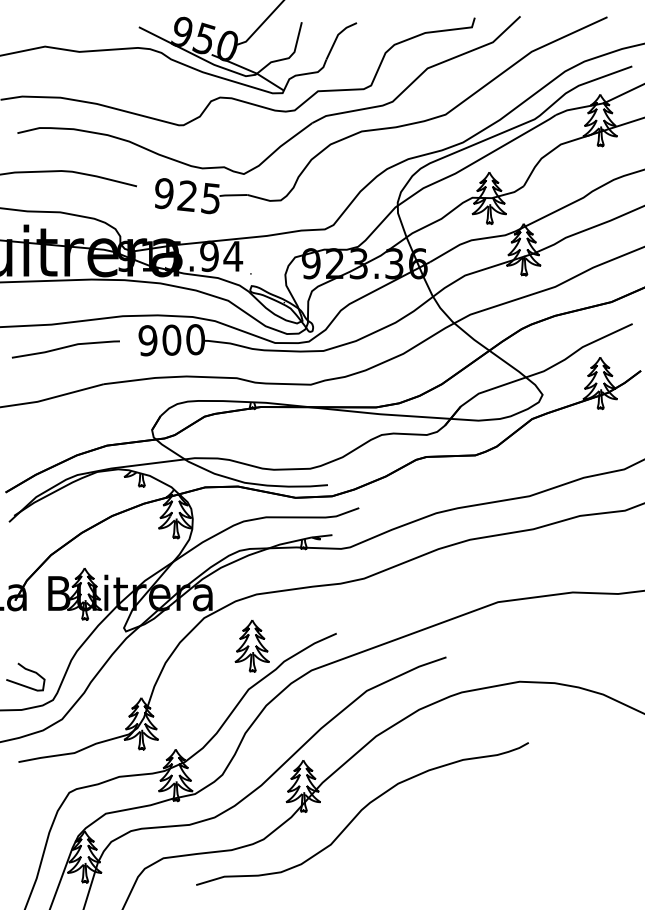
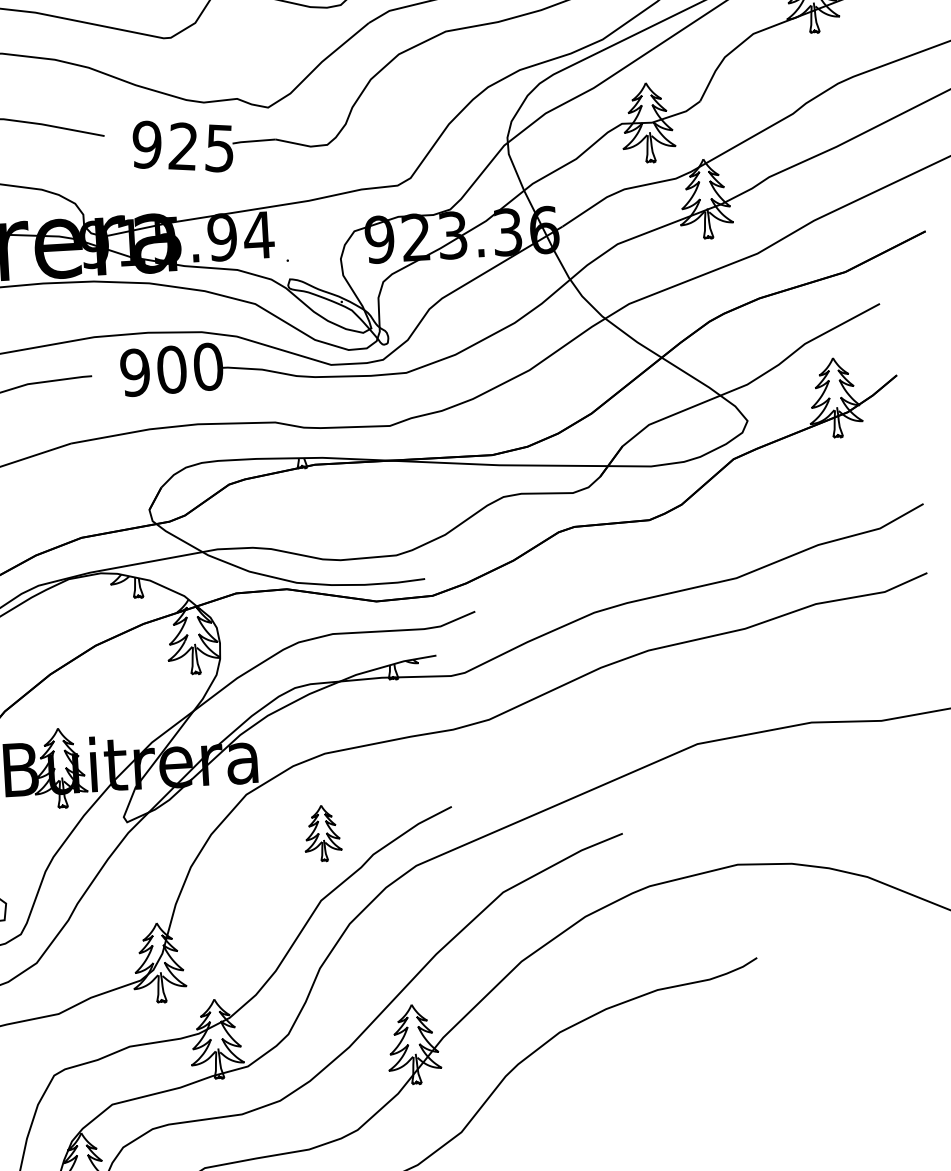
part: (251, 645) -> (321, 832), size x0.7

